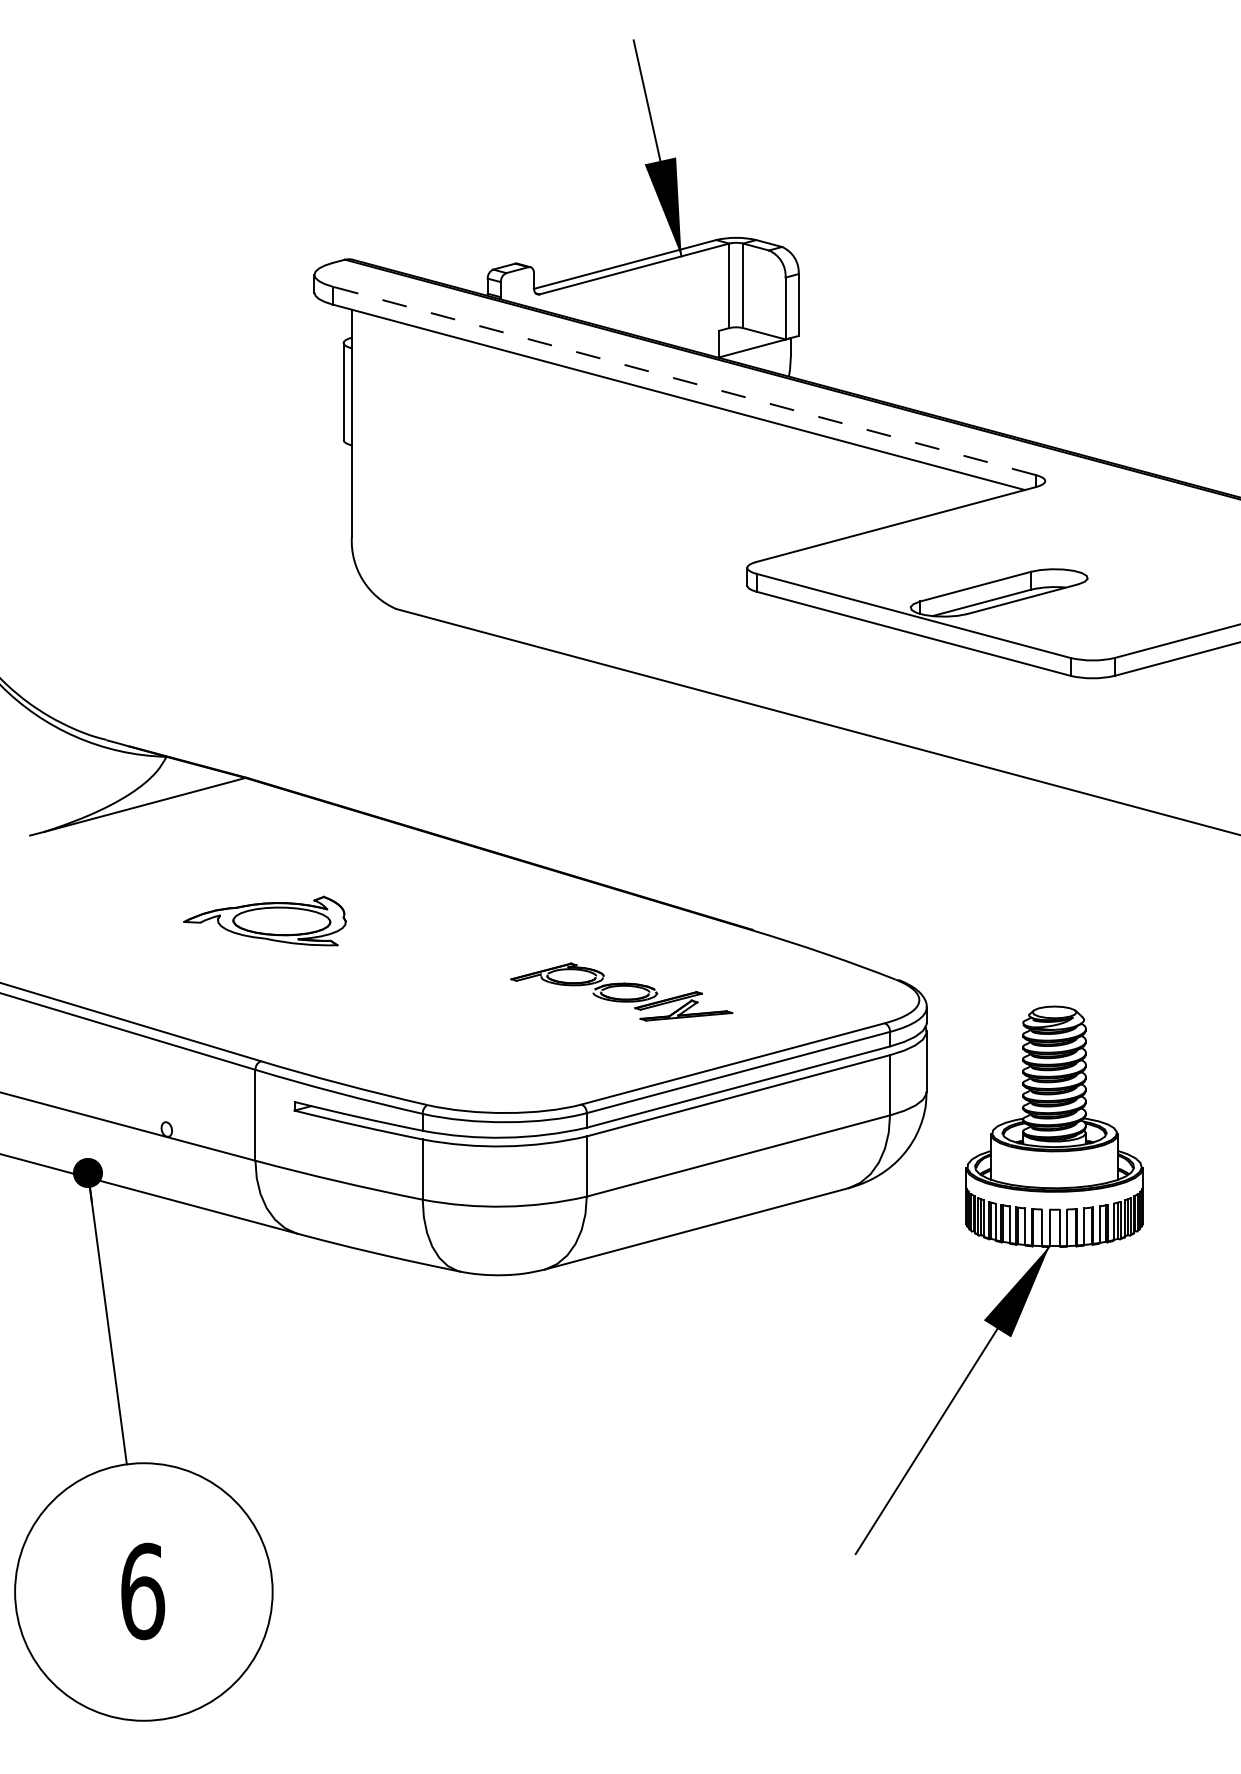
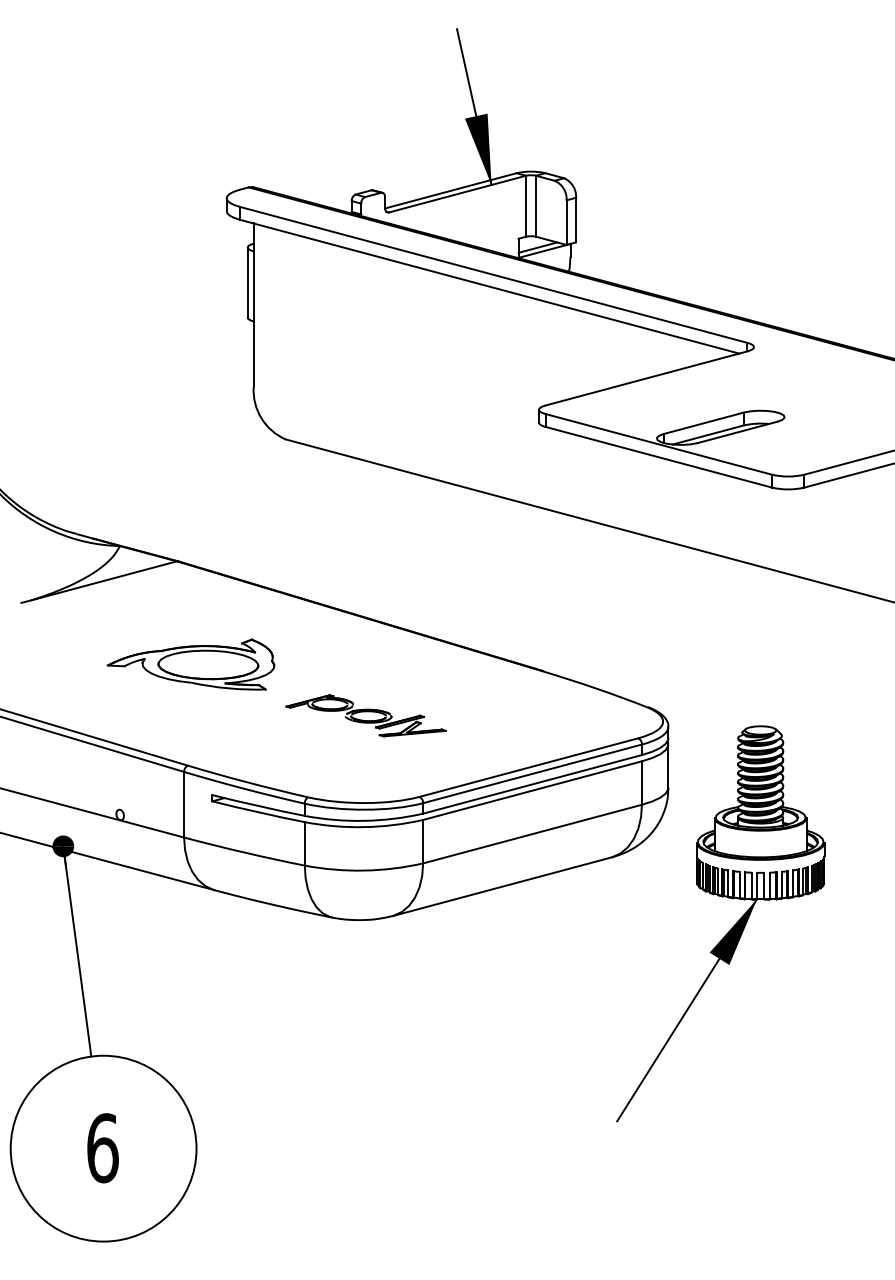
line: (745, 343) -> (537, 247), added
line: (683, 380) -> (492, 274), dashed -> solid
part: (264, 920) -> (190, 664), size x1.43
part: (621, 991) -> (365, 715), moved

